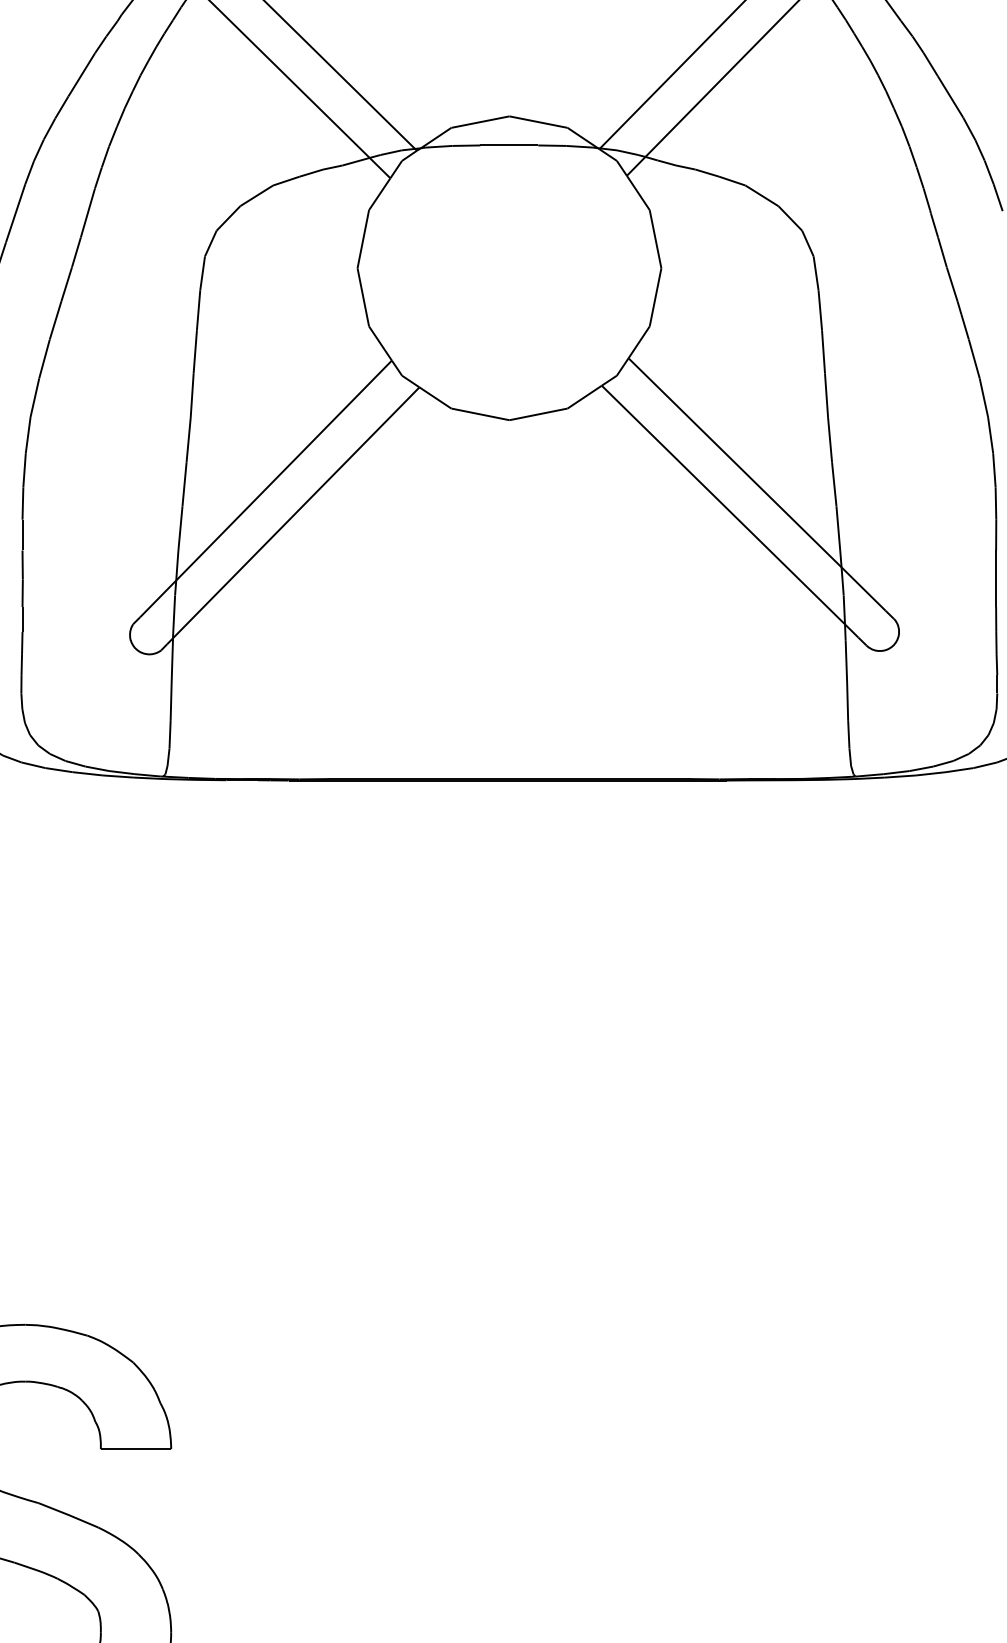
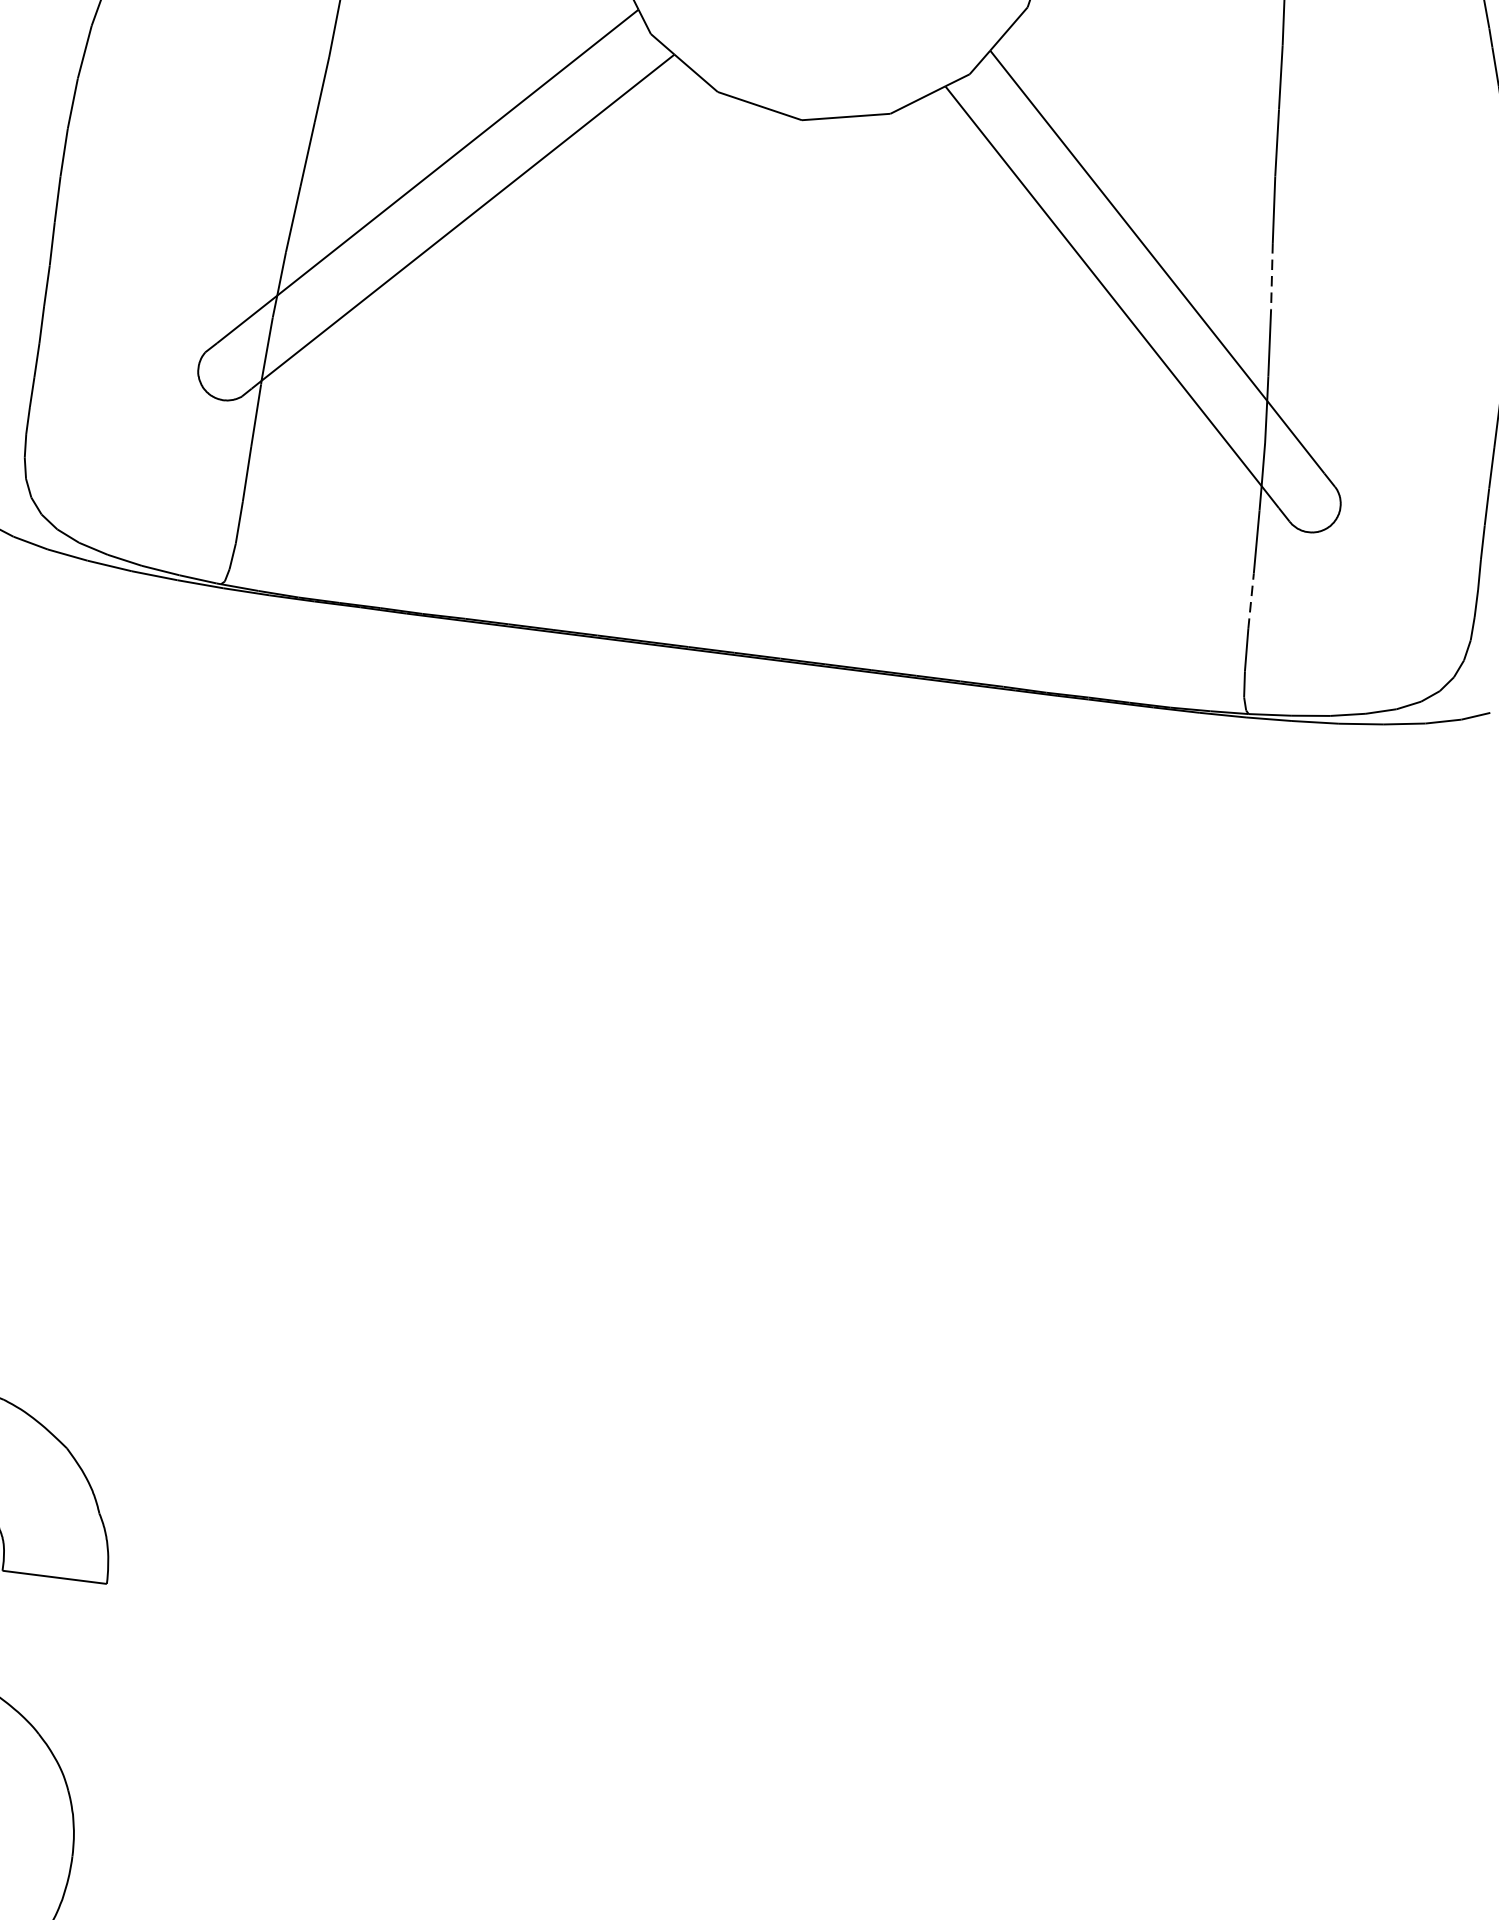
line: (834, 484) -> (1272, 276), solid -> dashed
line: (847, 701) -> (1250, 601), solid -> dashed

